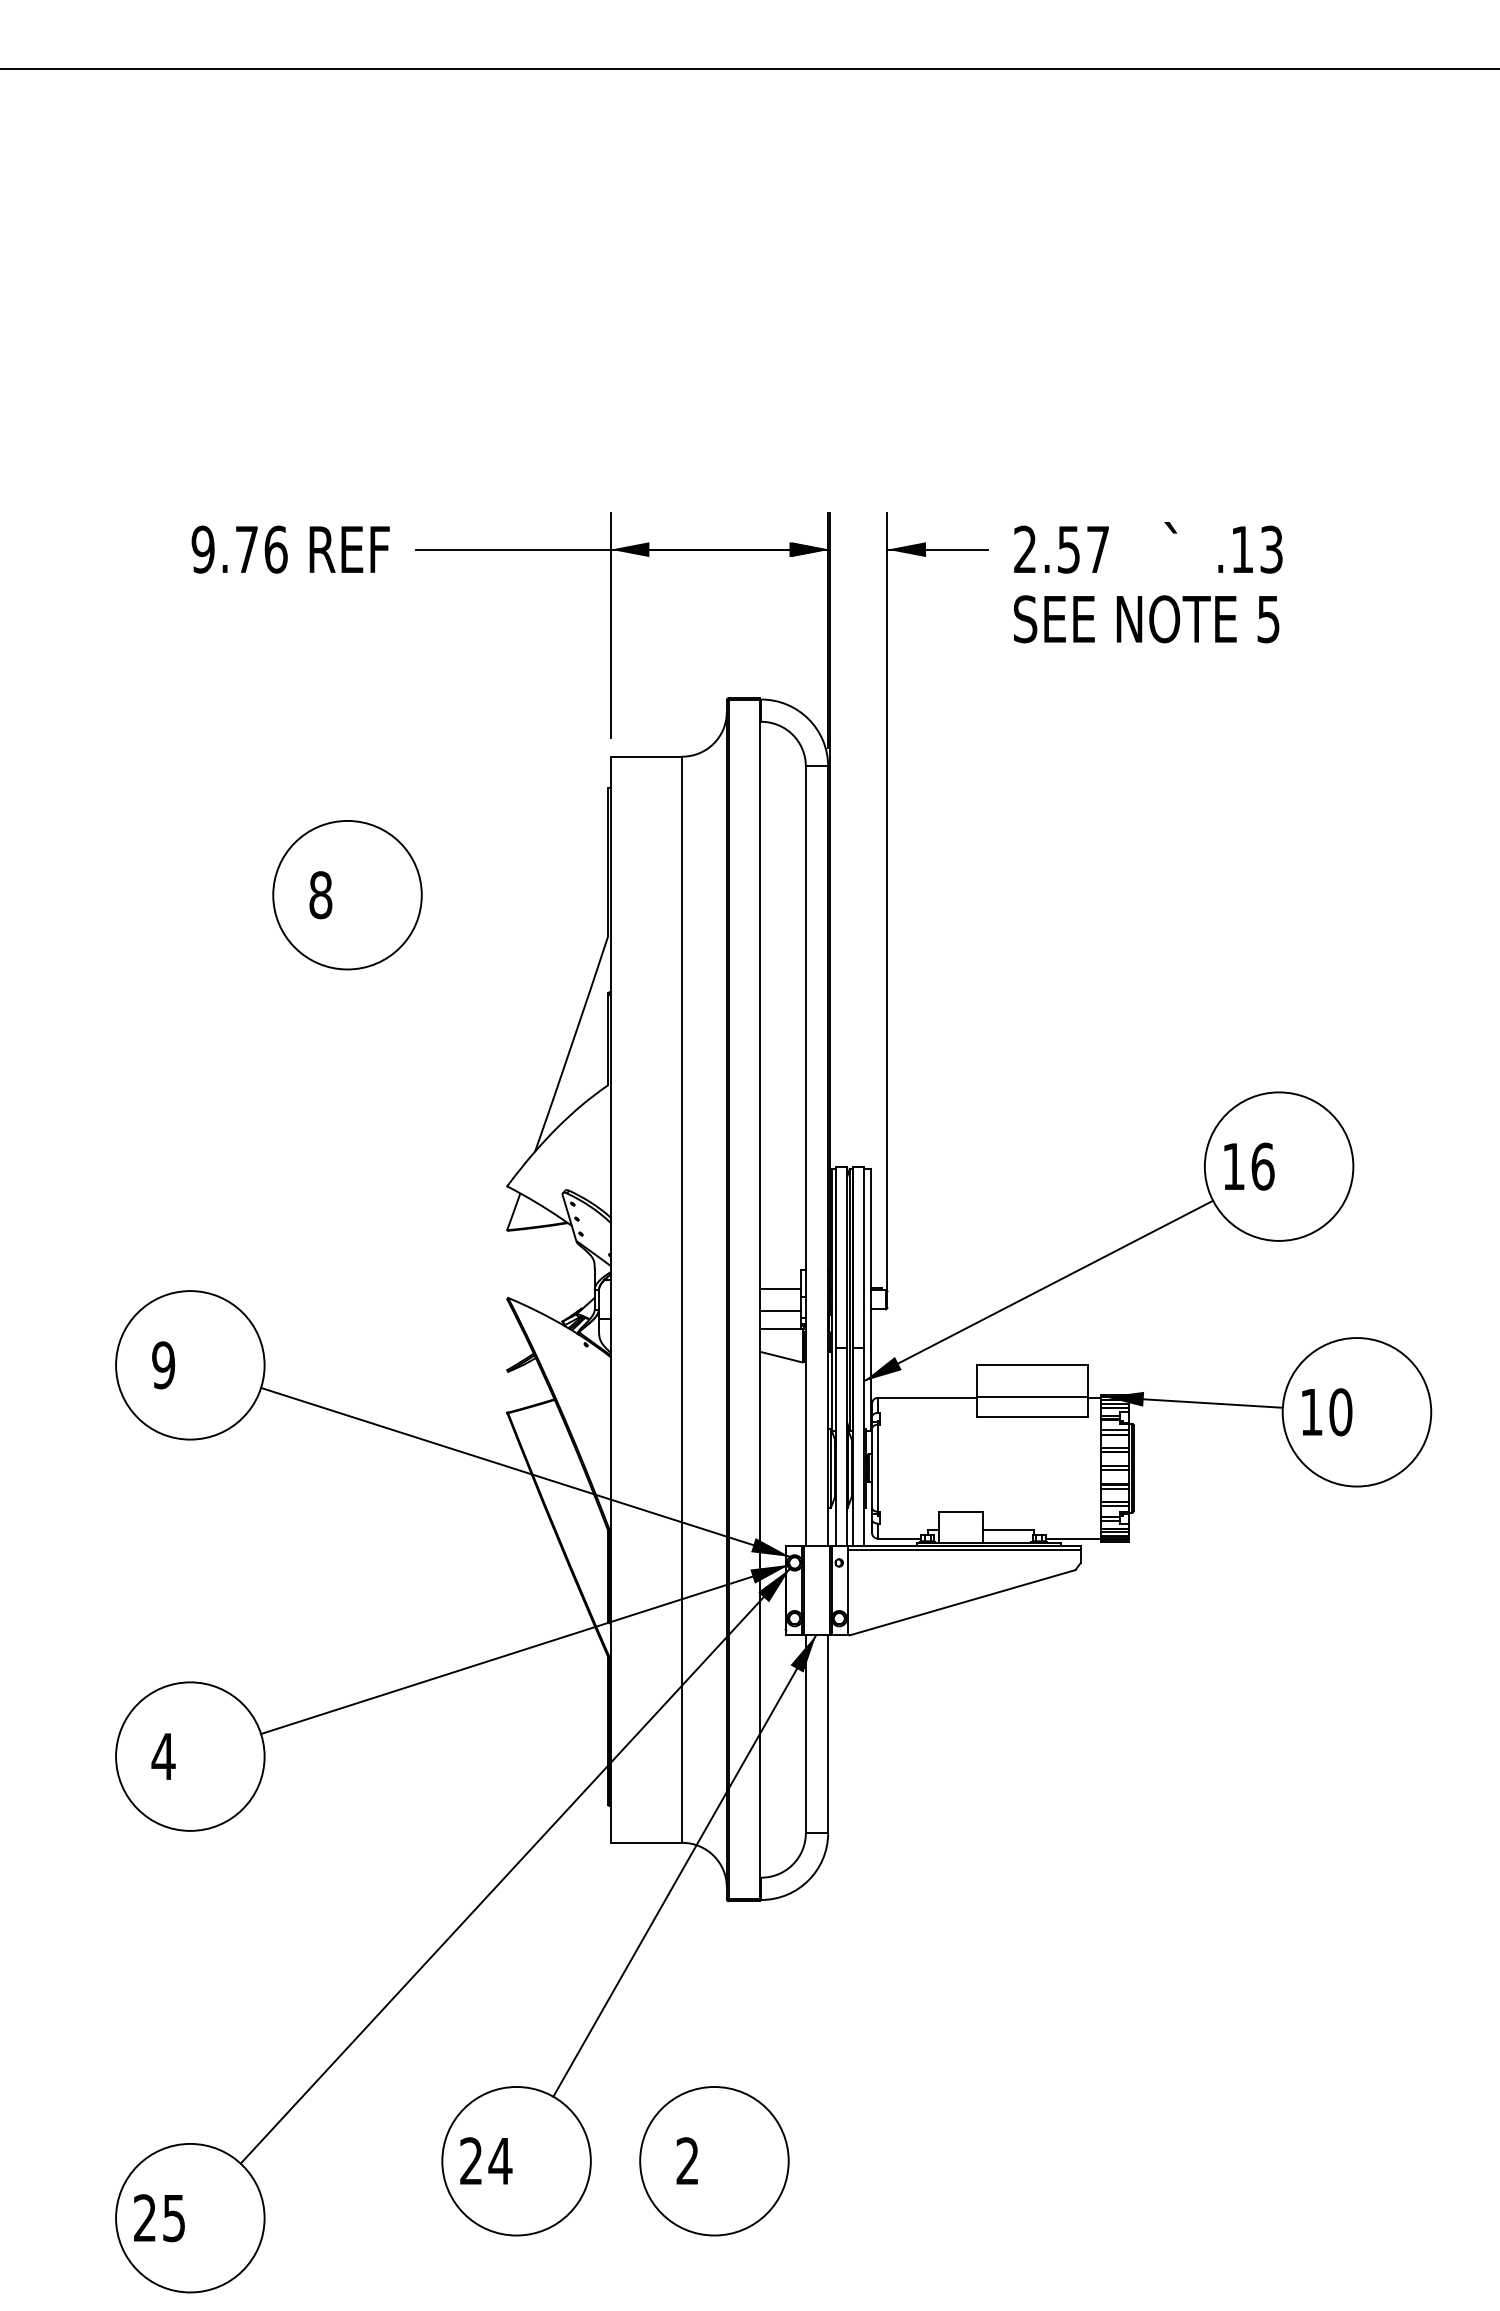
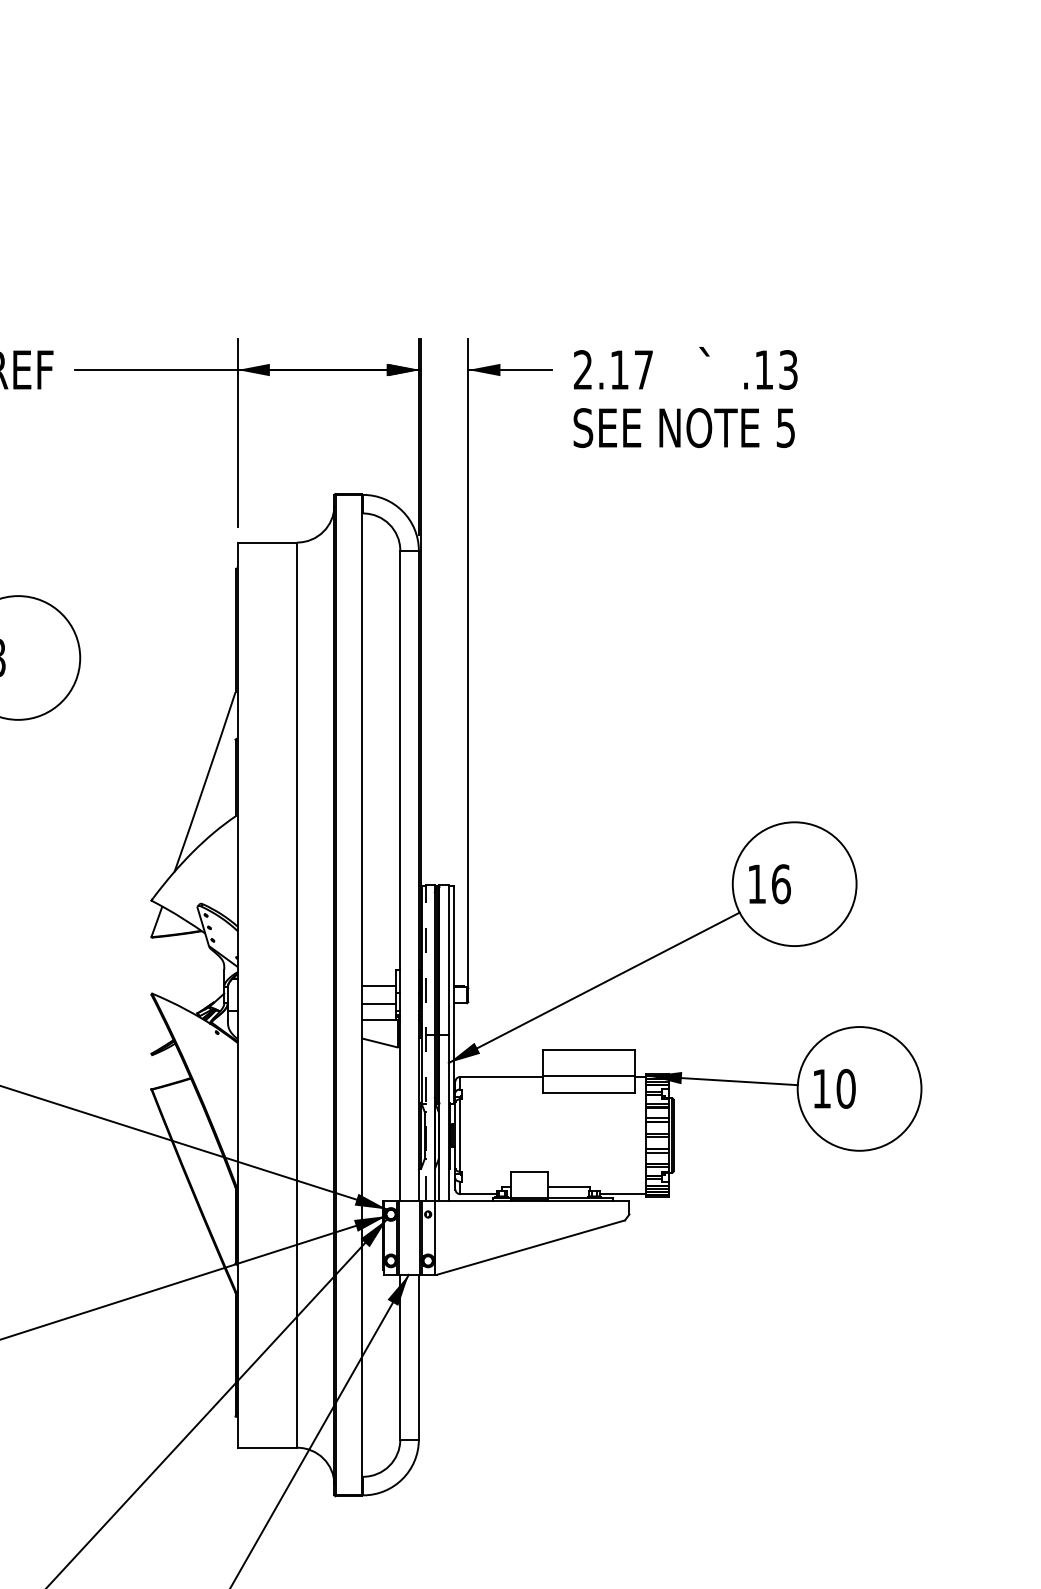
text: (1068, 549) -> (619, 369), 2.57 -> 2.17
line: (836, 1356) -> (425, 1042), solid -> dashed
line: (963, 1549) -> (531, 1203), removed

